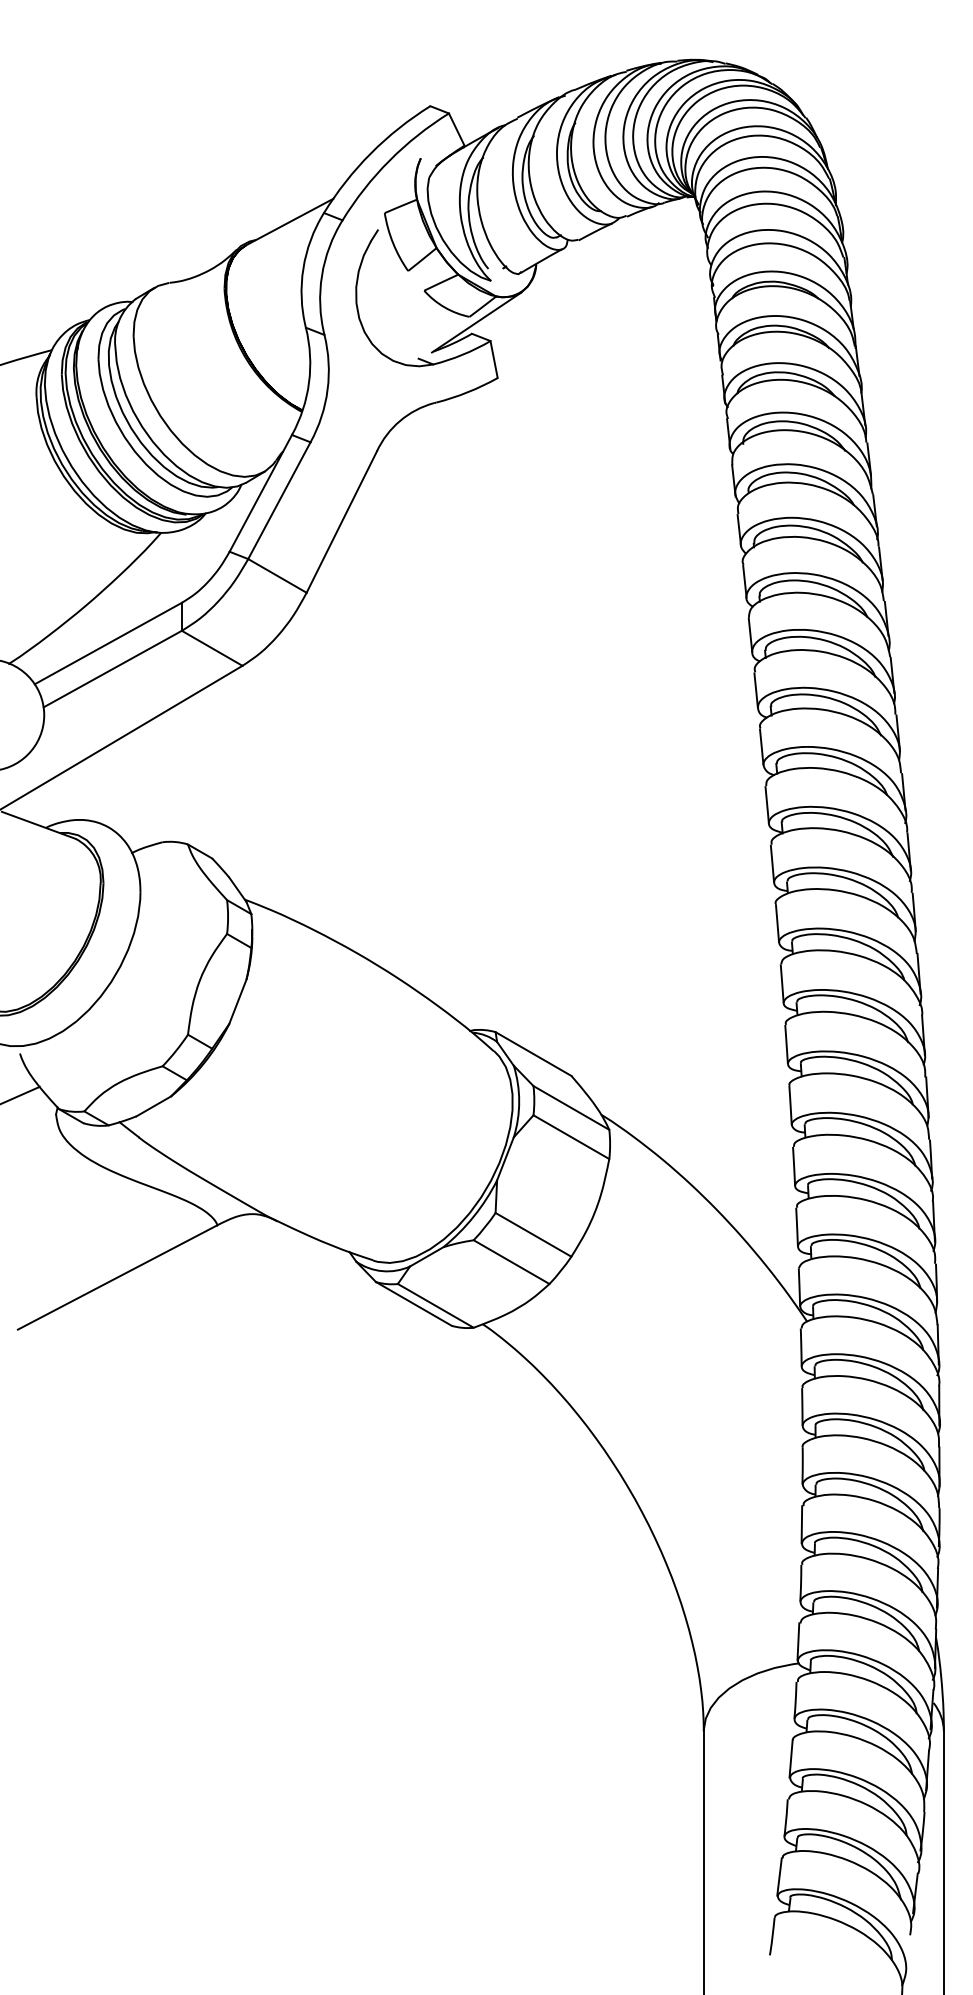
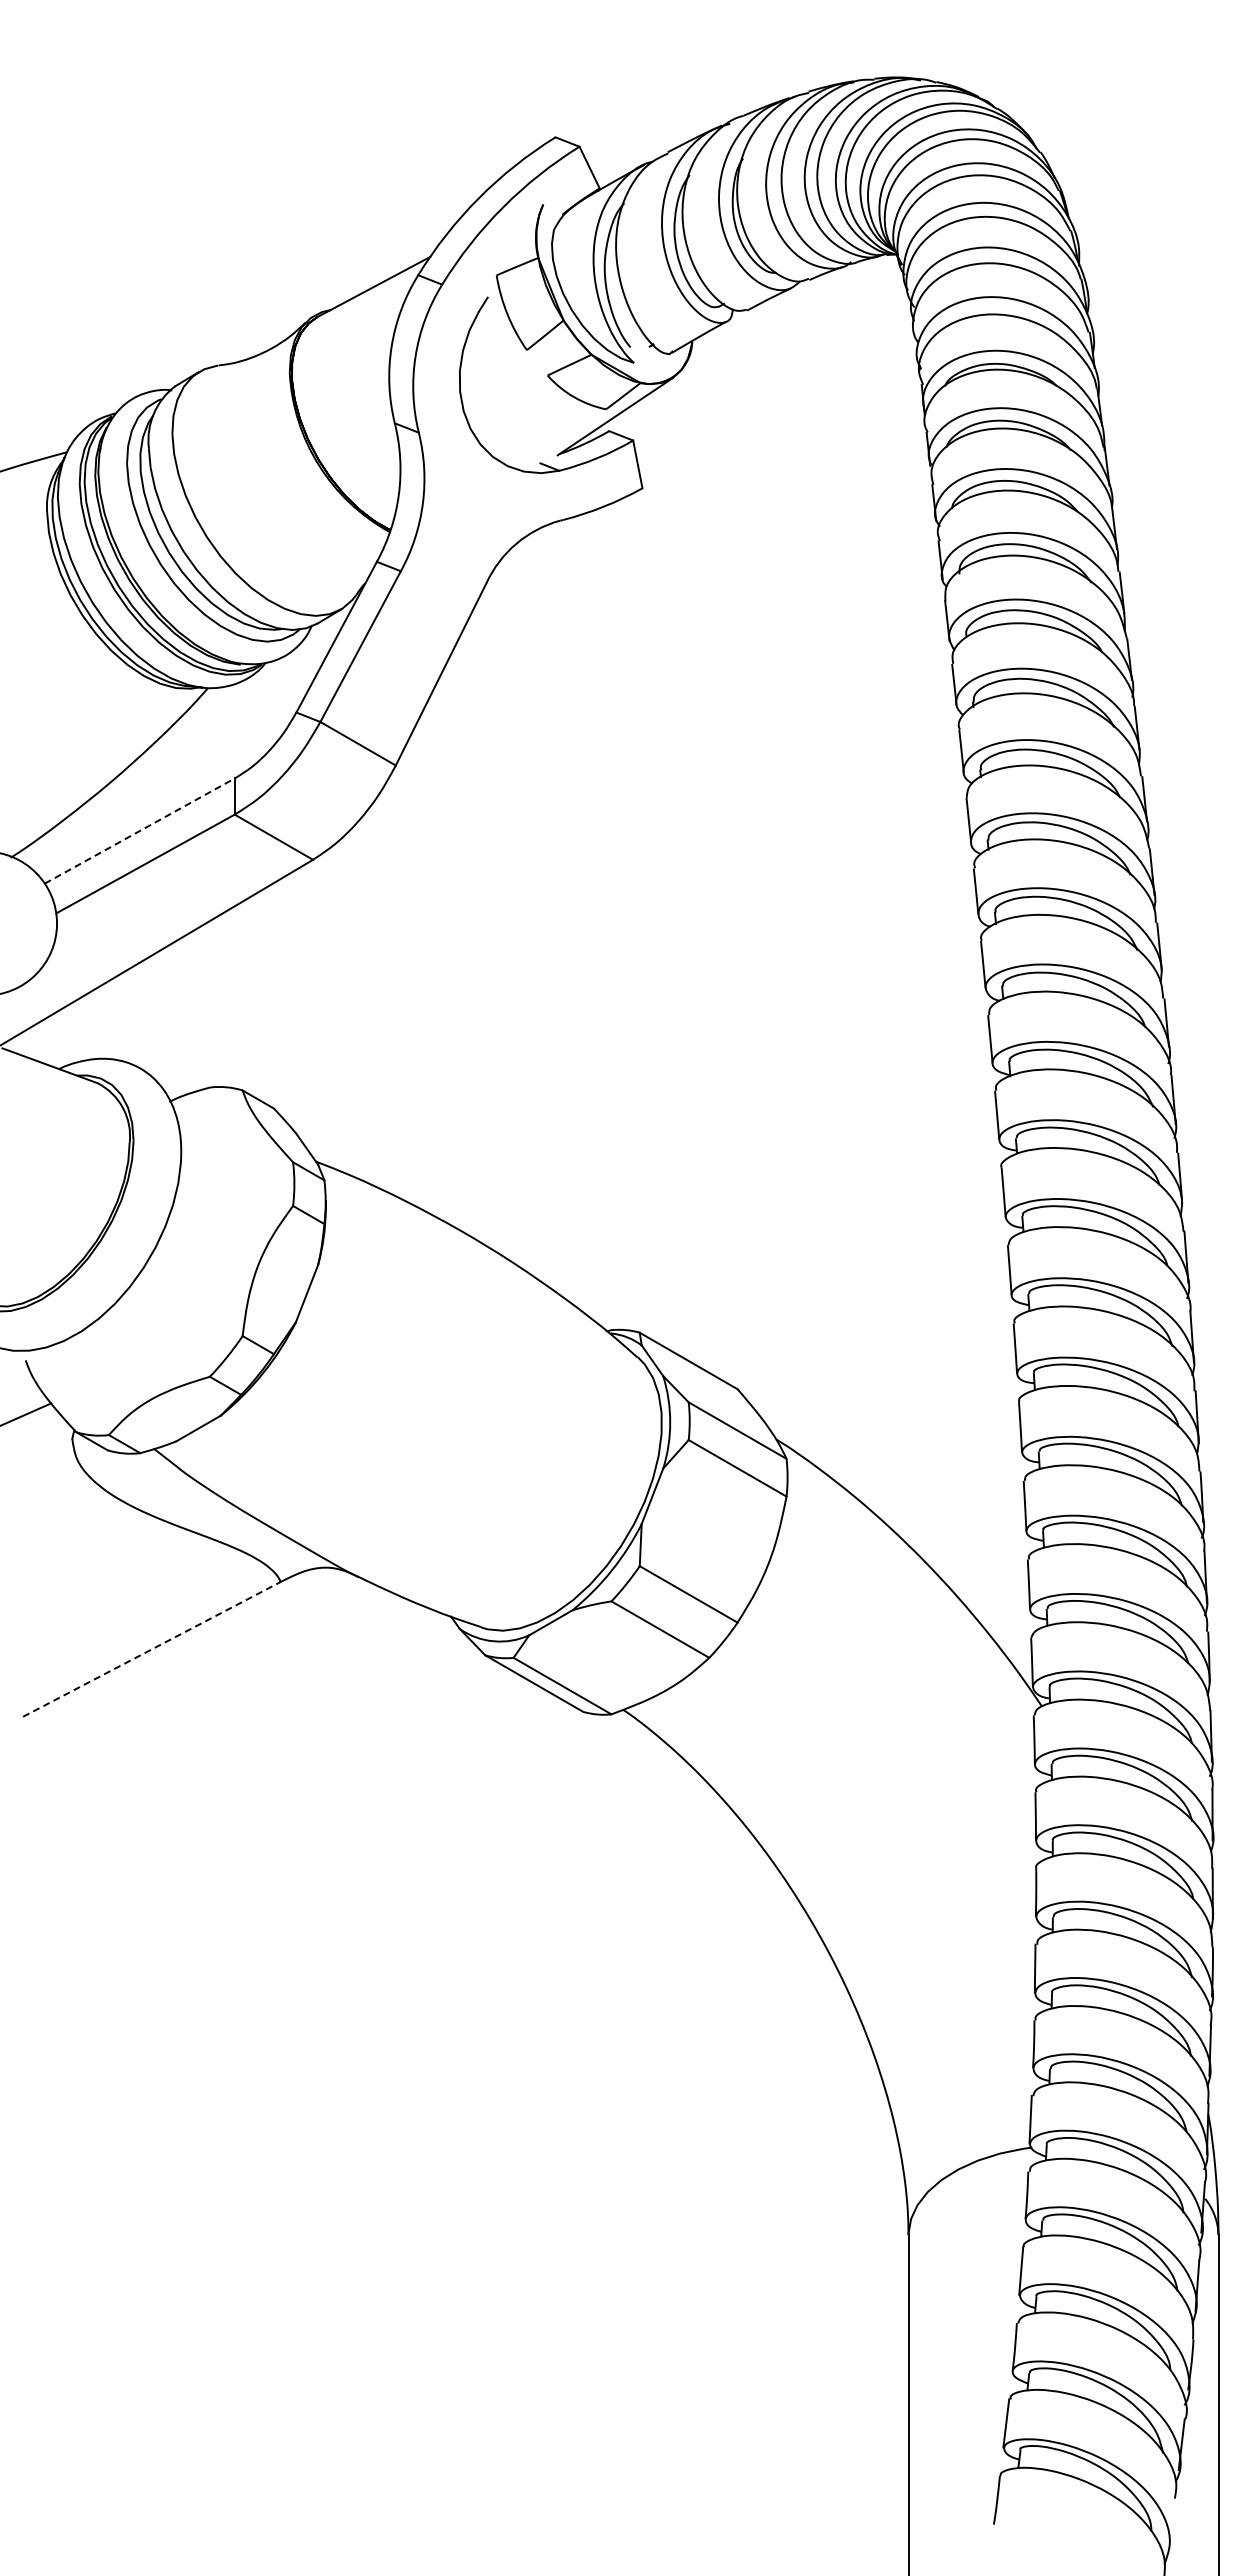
line: (108, 643) -> (139, 831), solid -> dashed
line: (118, 1277) -> (152, 1649), solid -> dashed

